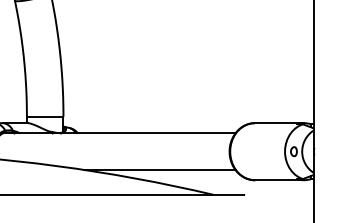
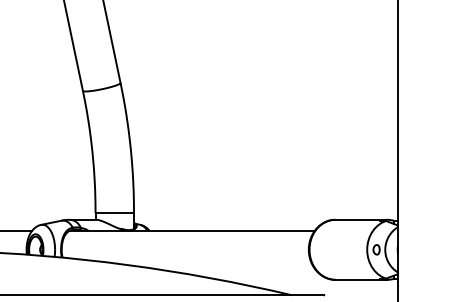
line: (159, 170) -> (235, 269), removed

